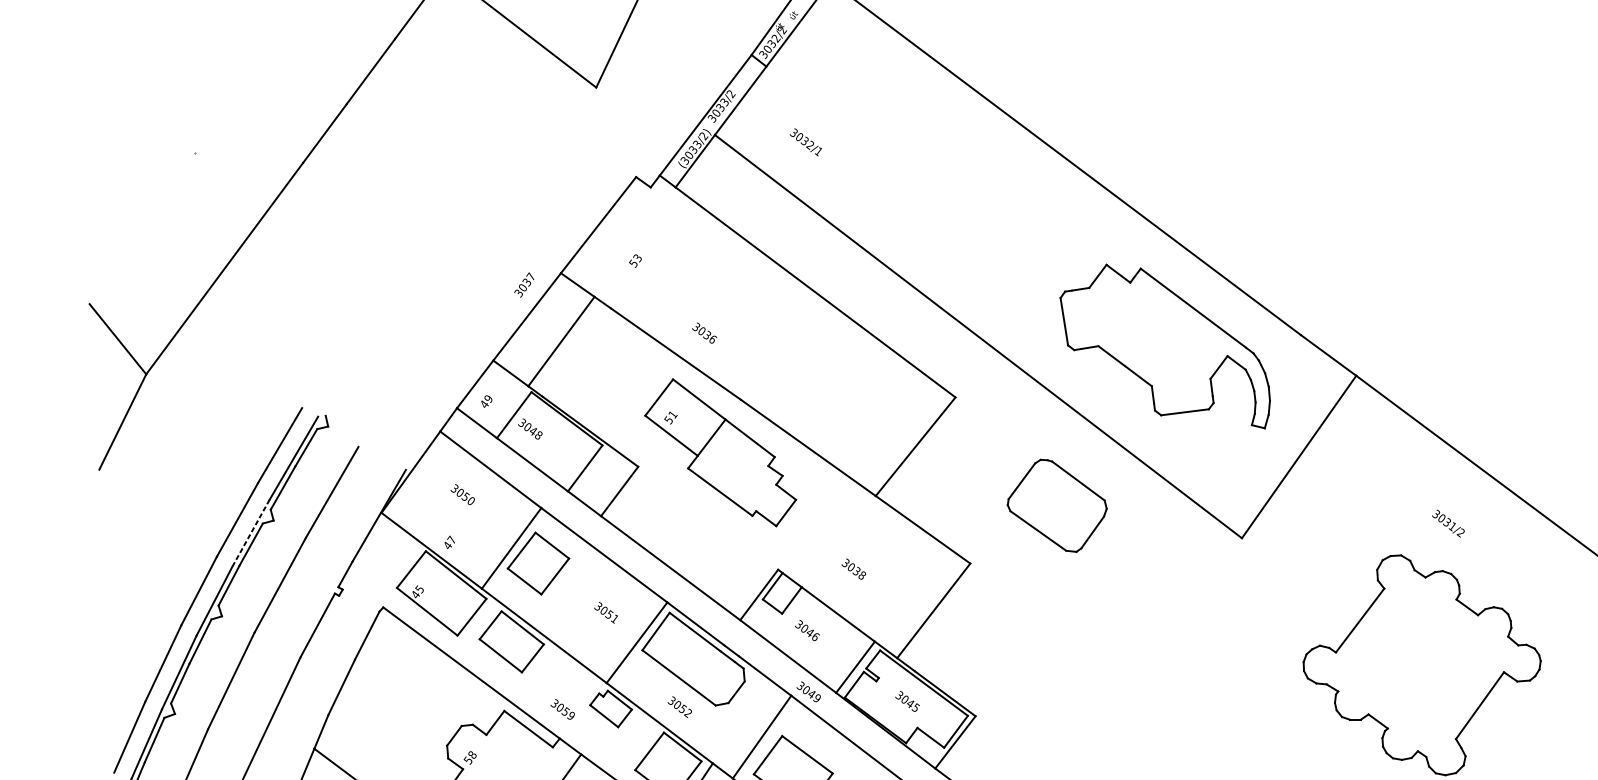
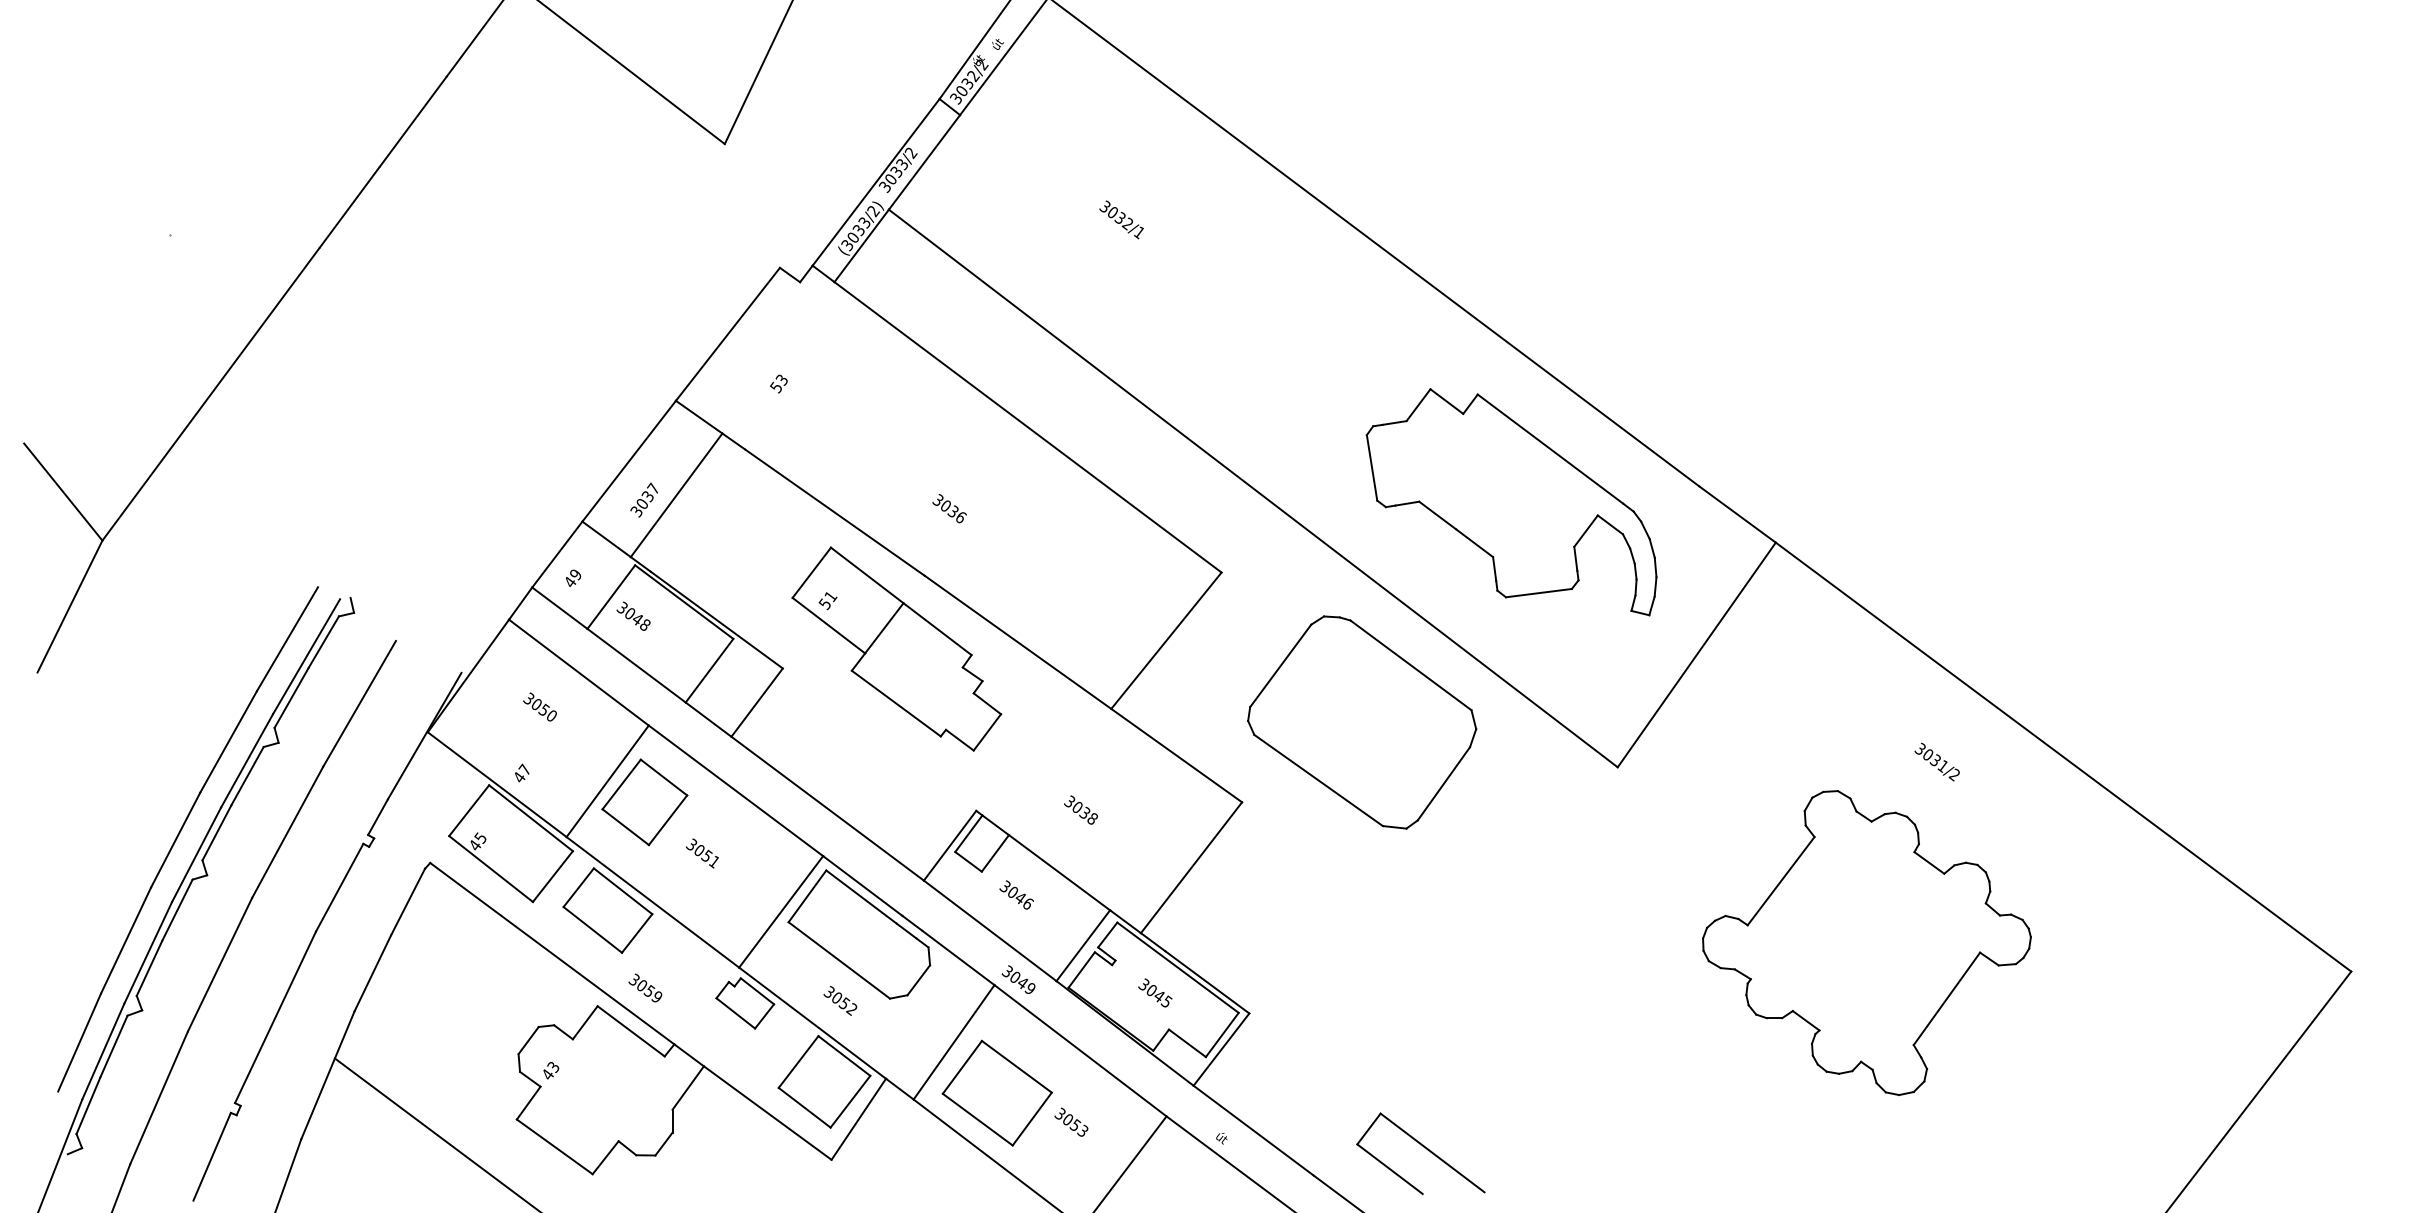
text: (805, 142) -> (1121, 219), moved
text: (523, 284) -> (643, 499), moved
text: (704, 333) -> (949, 508), moved
part: (1057, 505) -> (1362, 722), size x1.67
text: (1447, 523) -> (1936, 761), moved
line: (250, 534) -> (246, 761), dashed -> solid
text: (606, 612) -> (702, 853), moved
text: (562, 709) -> (645, 987), moved
text: (470, 757) -> (550, 1070), 58 -> 43

